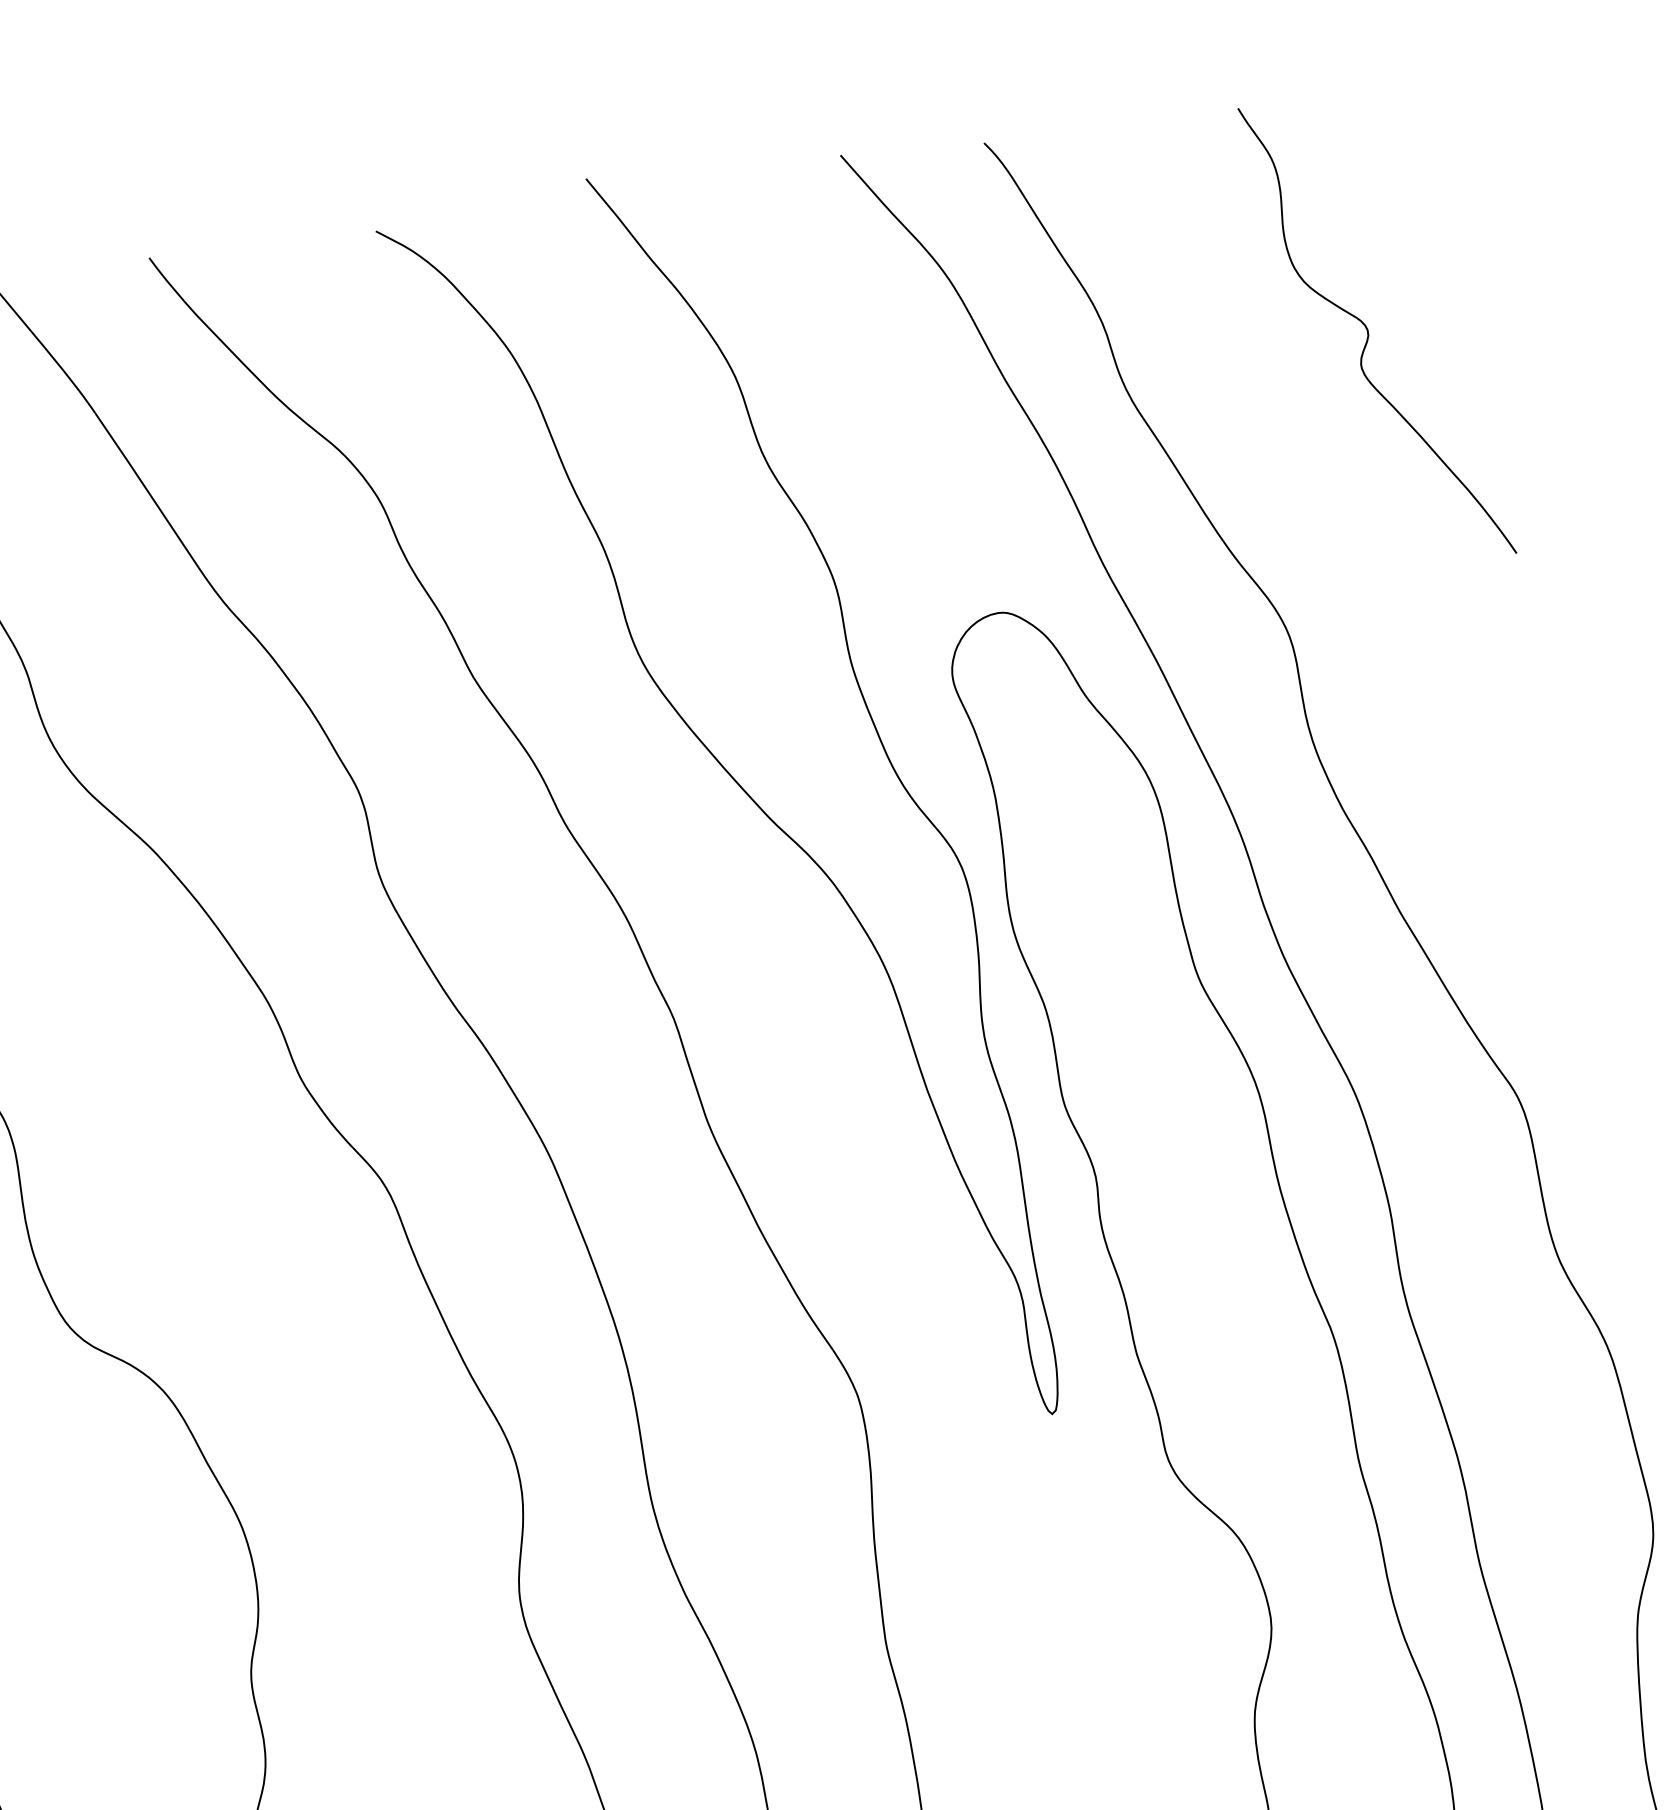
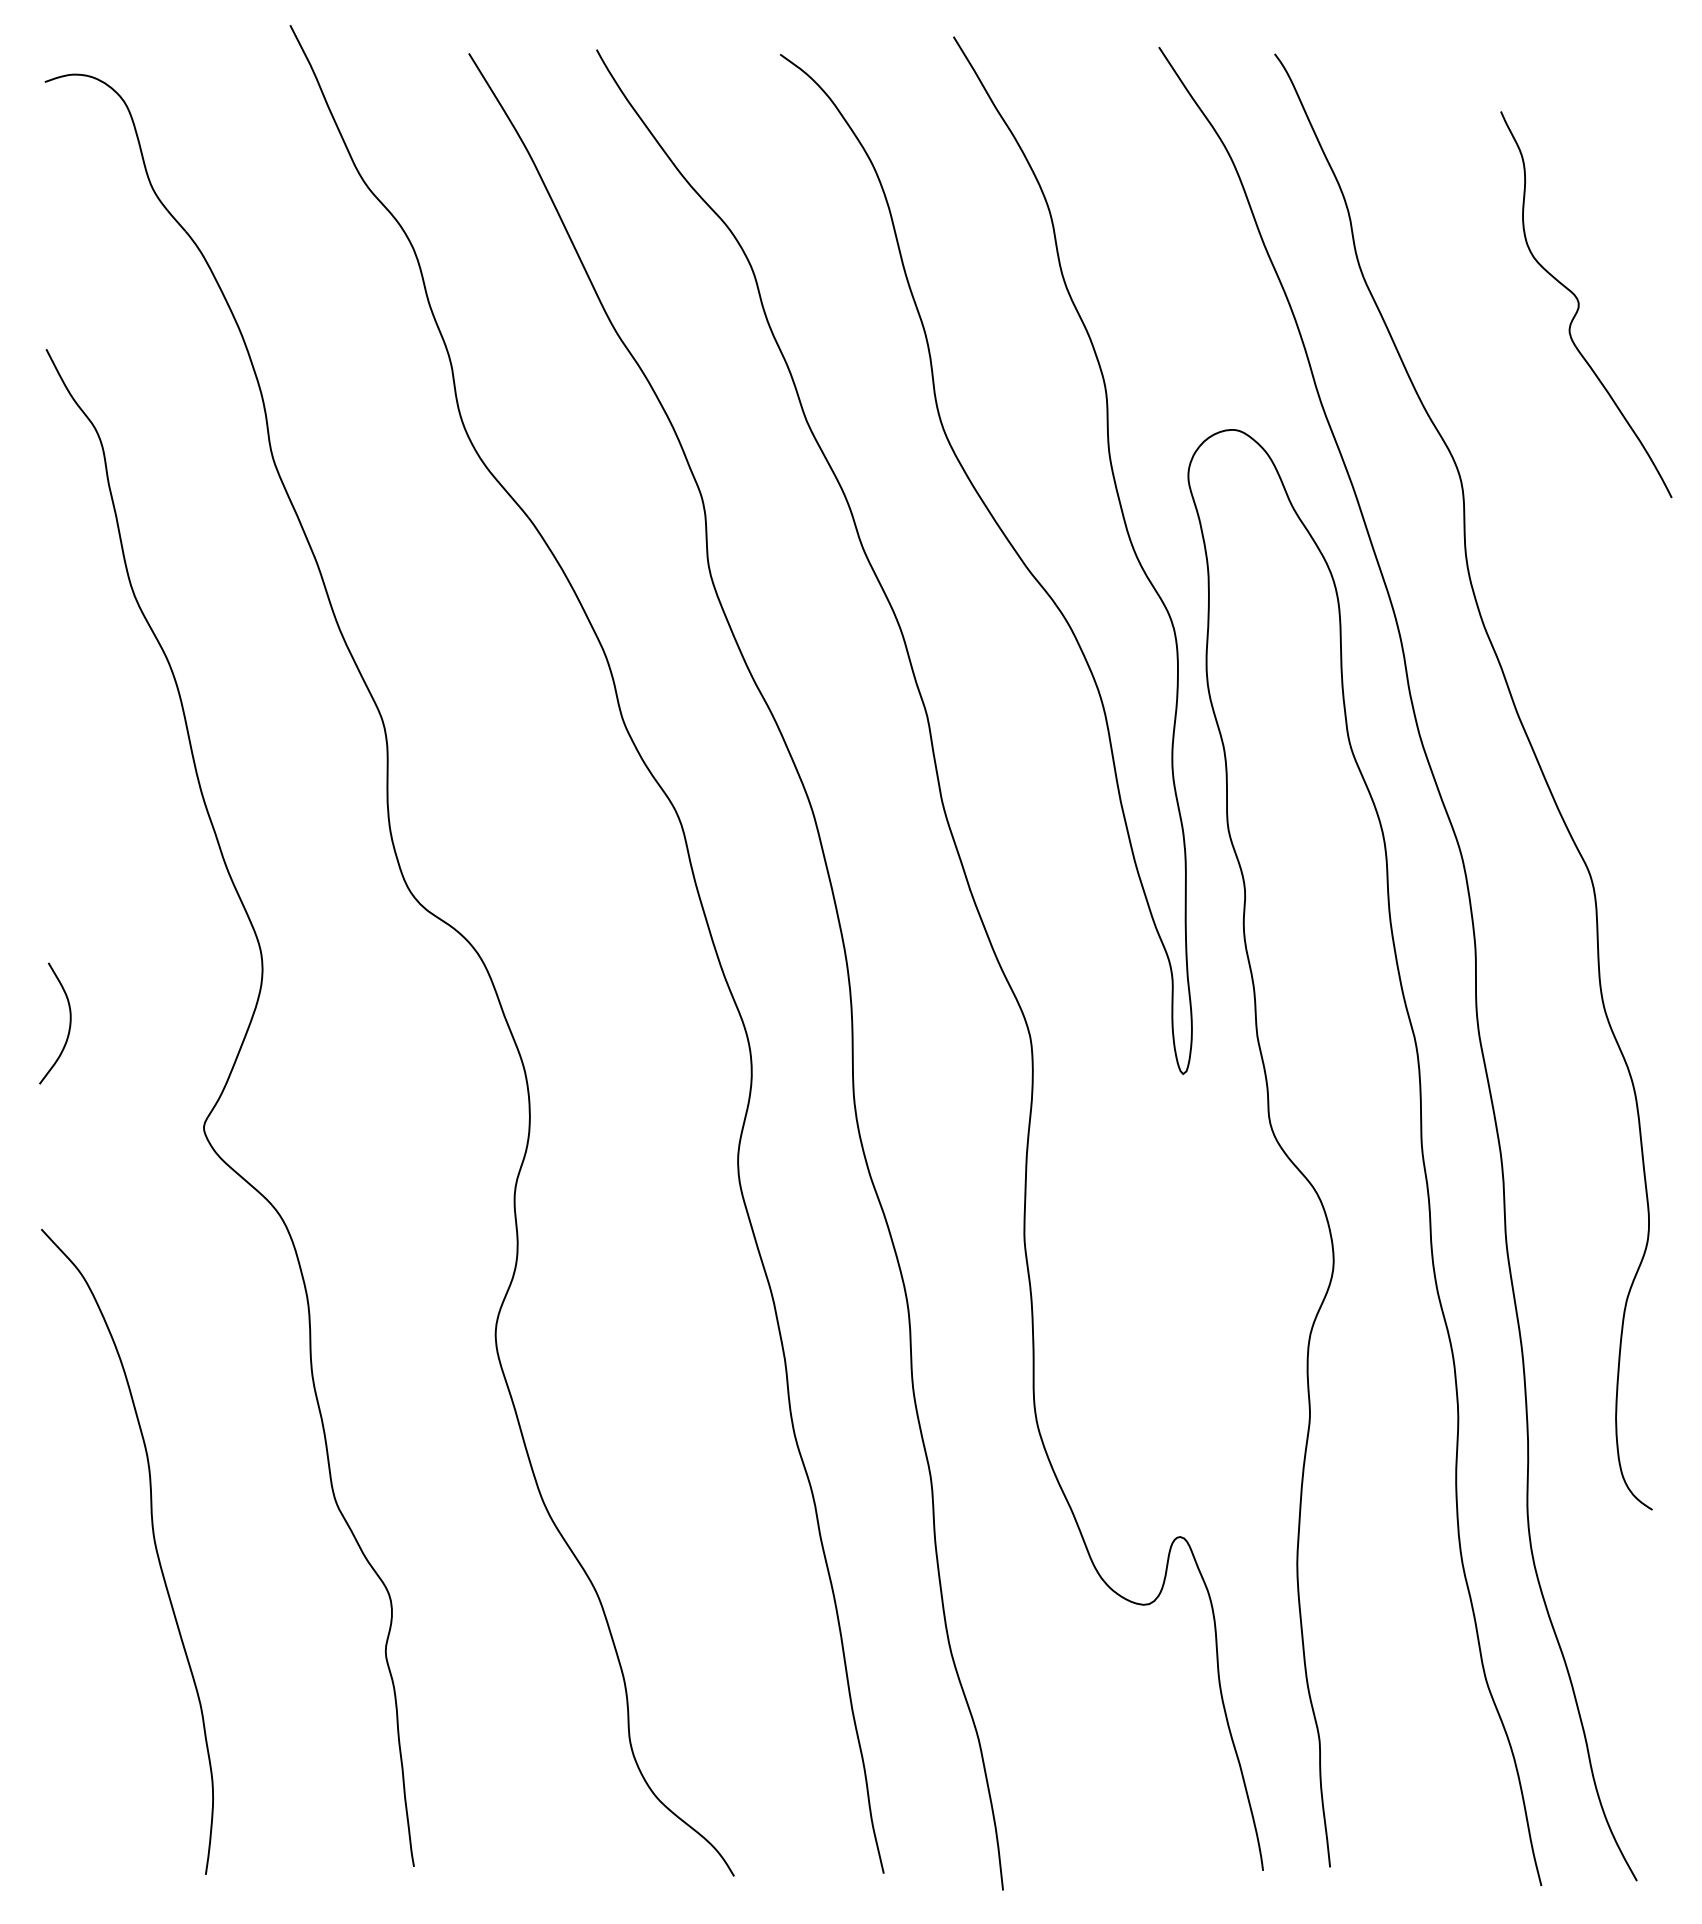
curve: (1368, 331) -> (1579, 304), moved

